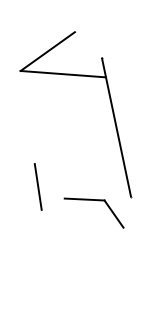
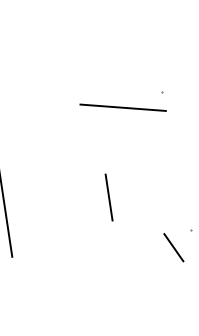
line: (47, 50) -> (107, 84), removed
line: (115, 127) -> (175, 161), removed
line: (37, 186) -> (108, 197), moved
line: (84, 199) -> (144, 233), removed

